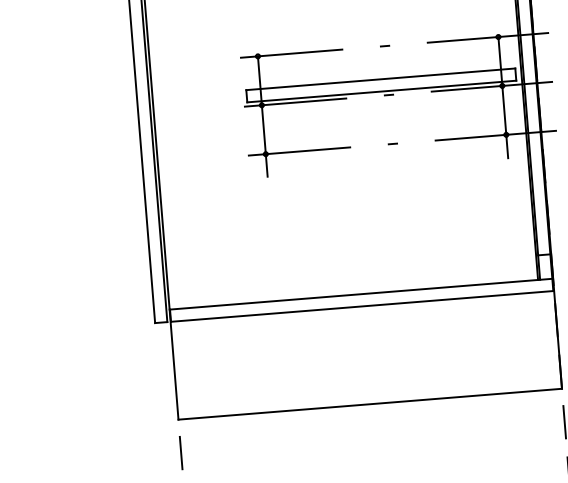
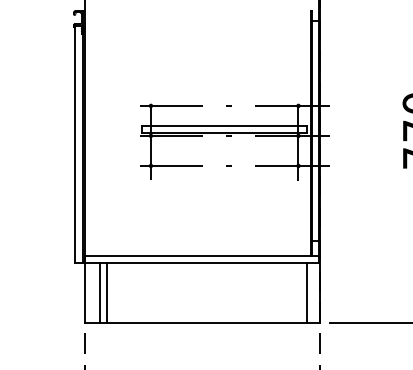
line: (537, 341) -> (307, 293), added
line: (211, 367) -> (107, 293), added
line: (198, 368) -> (99, 293), added

